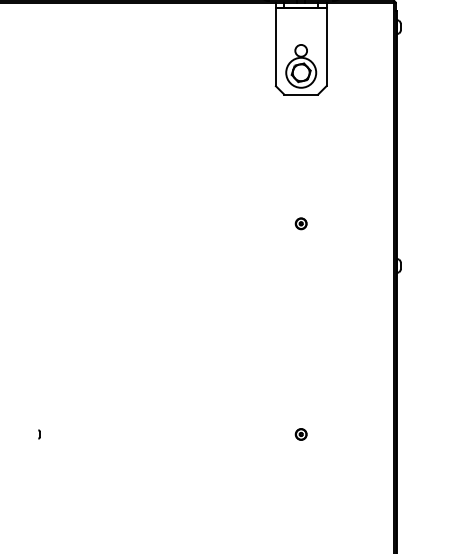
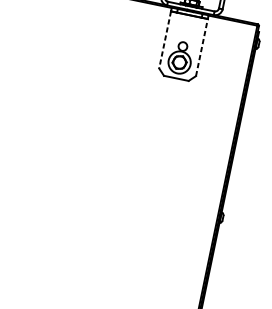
line: (326, 46) -> (202, 47), solid -> dashed
line: (275, 47) -> (164, 40), solid -> dashed
part: (300, 223) -> (156, 172), removed

